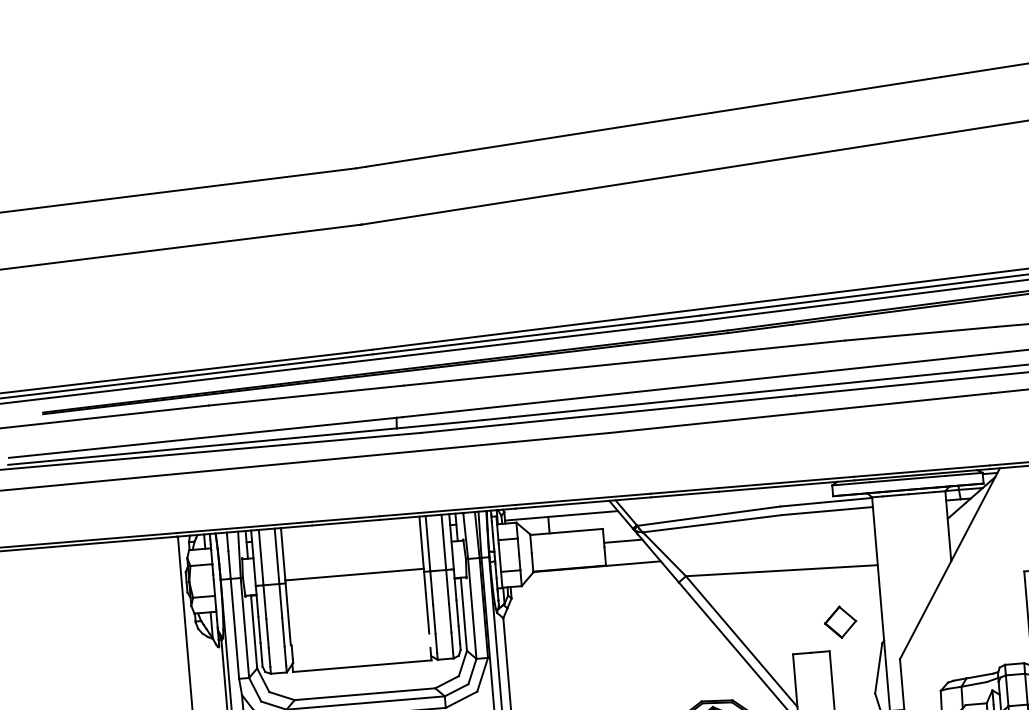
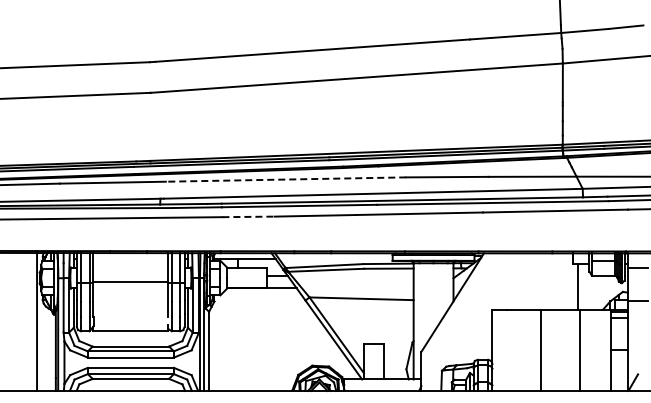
line: (623, 363) -> (285, 179), solid -> dashed
line: (562, 436) -> (249, 216), solid -> dashed
part: (839, 620) -> (390, 328), removed

